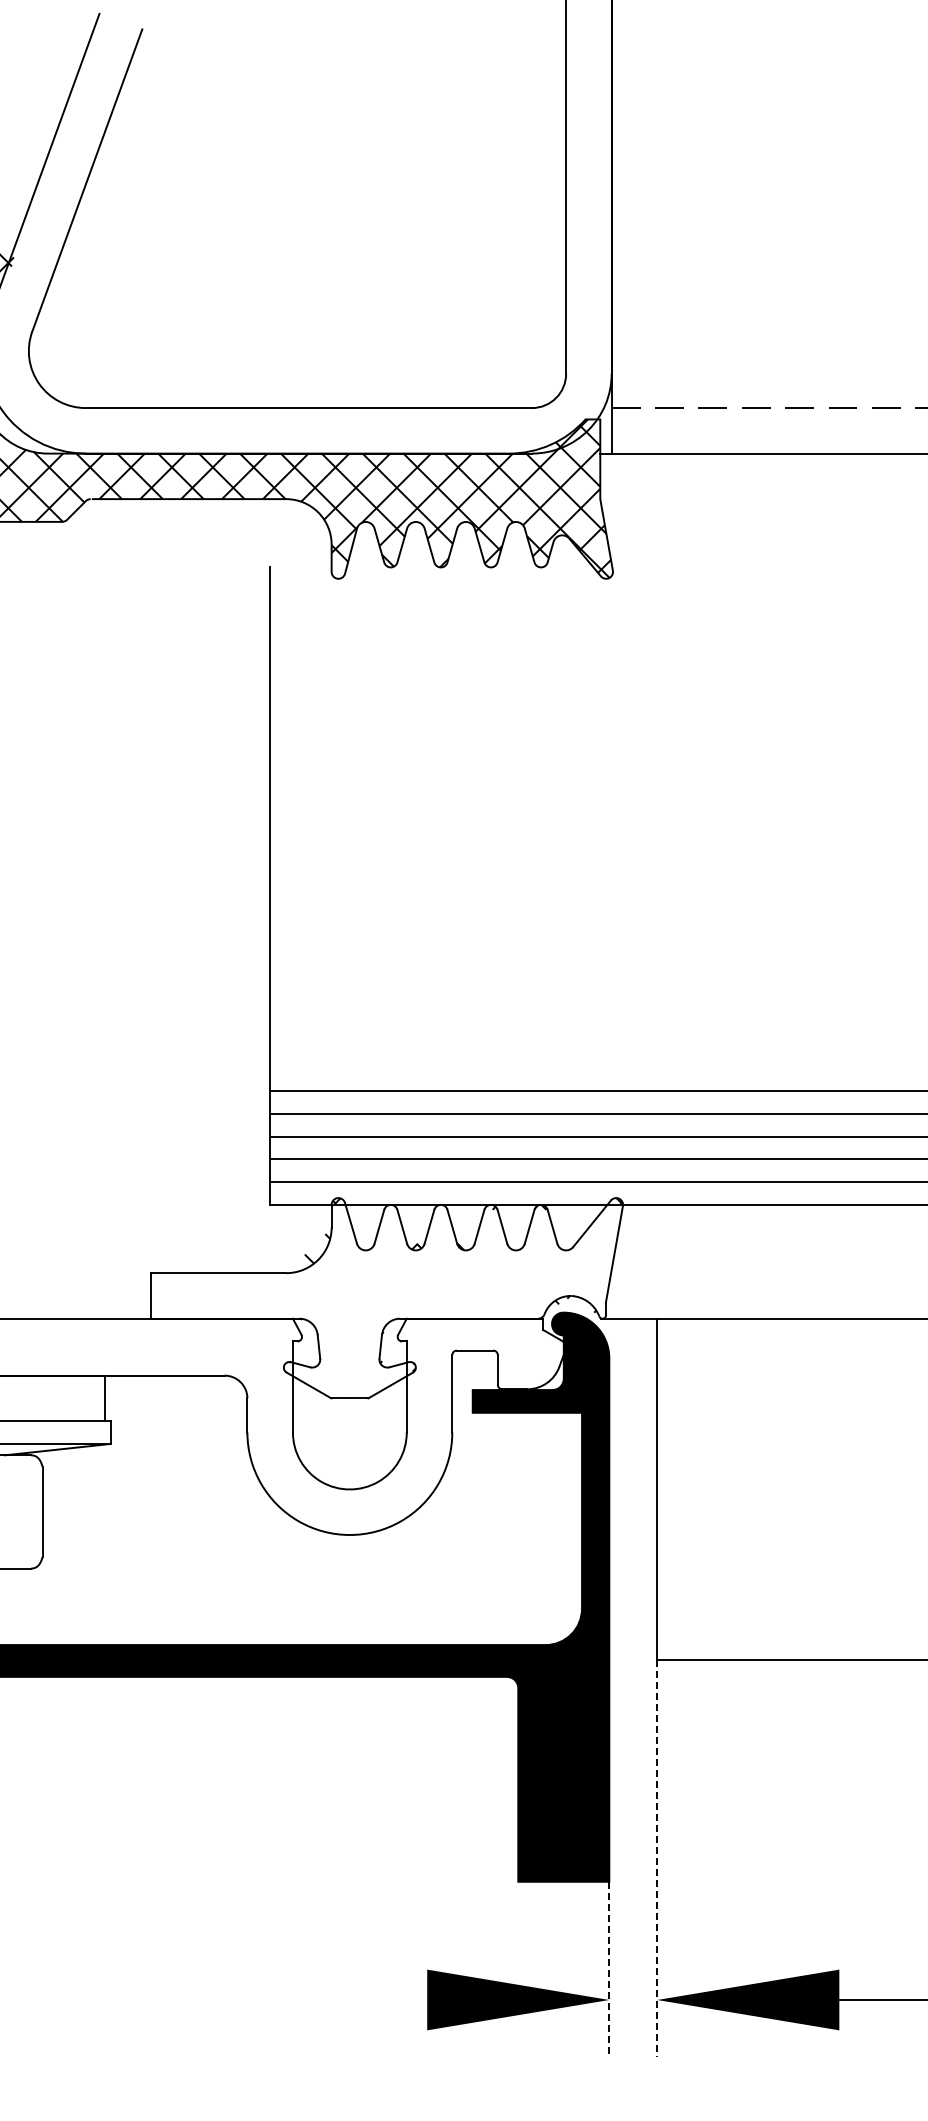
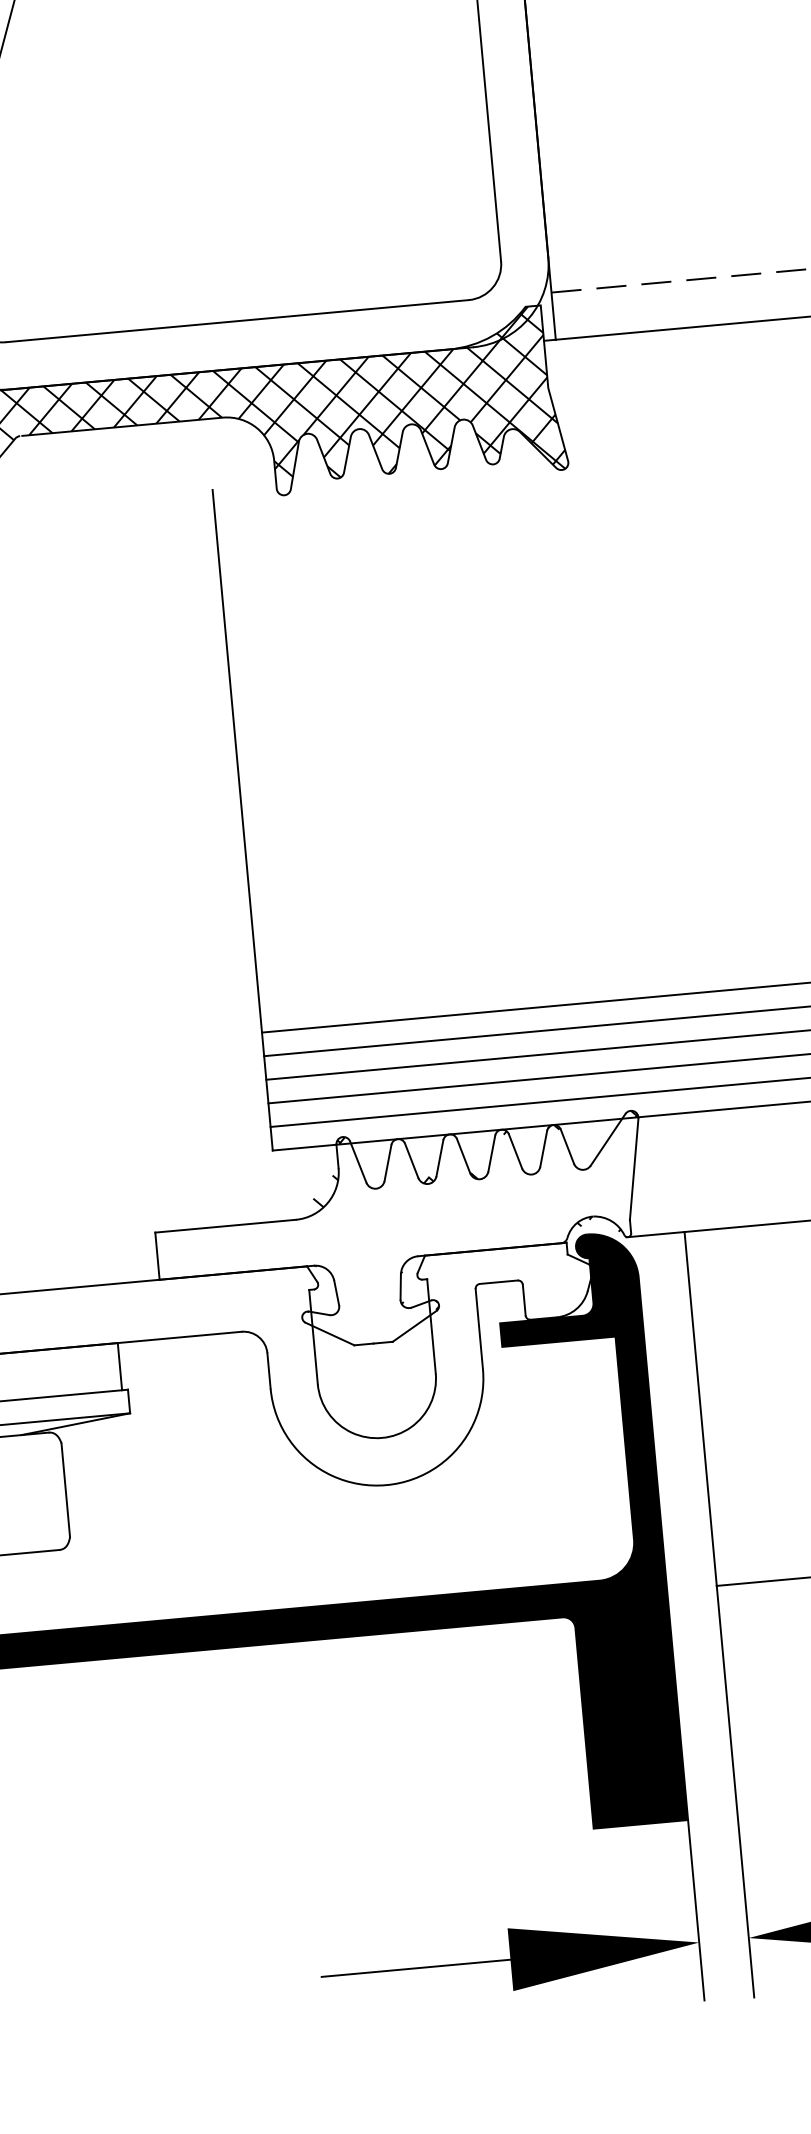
line: (657, 1858) -> (735, 1791), dashed -> solid
line: (609, 1969) -> (696, 1910), dashed -> solid
line: (336, 1999) -> (416, 1967), added

